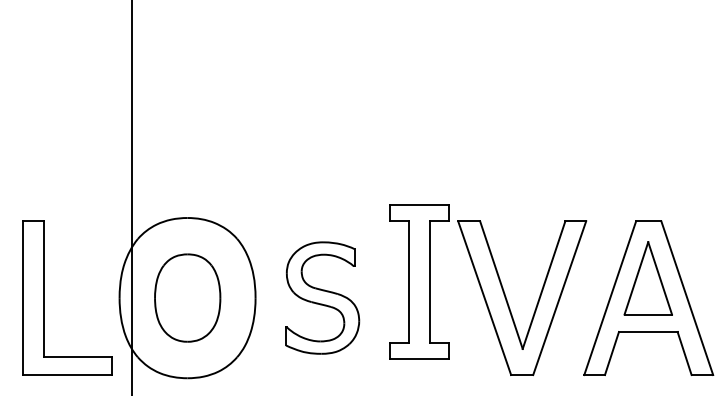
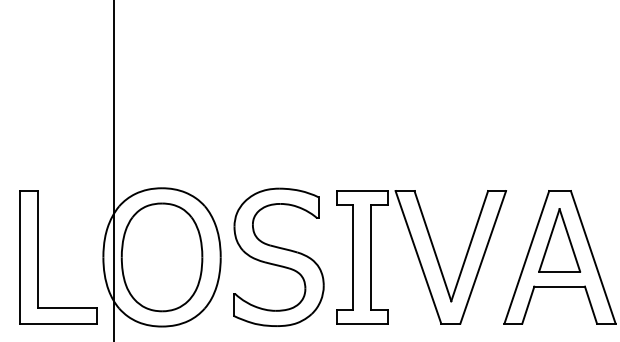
part: (419, 281) -> (362, 256), moved
part: (187, 297) -> (161, 256), size x1.43
part: (322, 297) -> (278, 256), size x1.43

